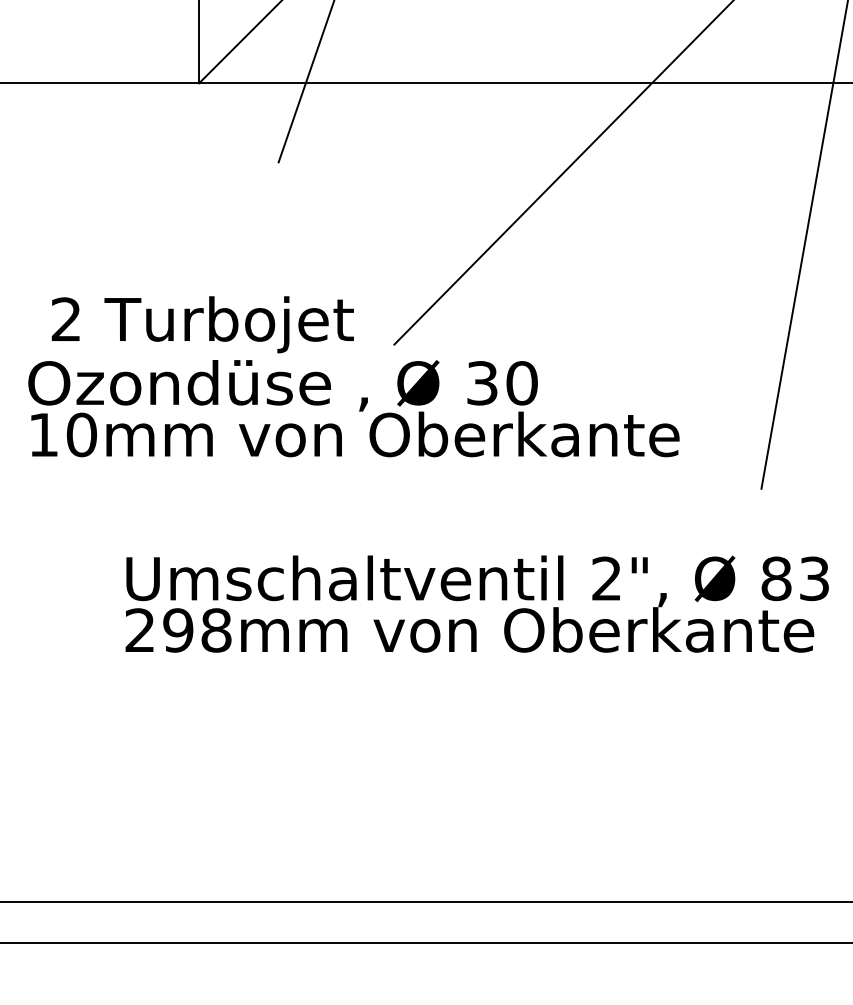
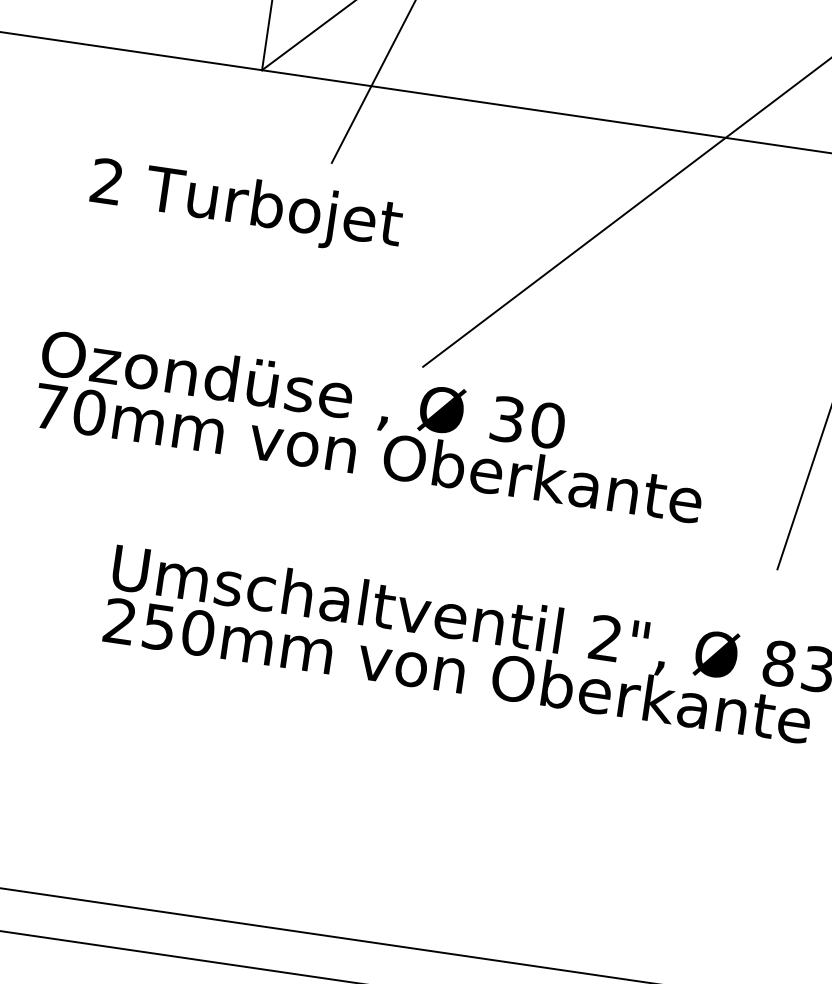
text: (202, 324) -> (245, 206), moved
text: (43, 434) -> (50, 406), 10mm -> 70mm
text: (197, 630) -> (178, 630), 298mm -> 250mm

